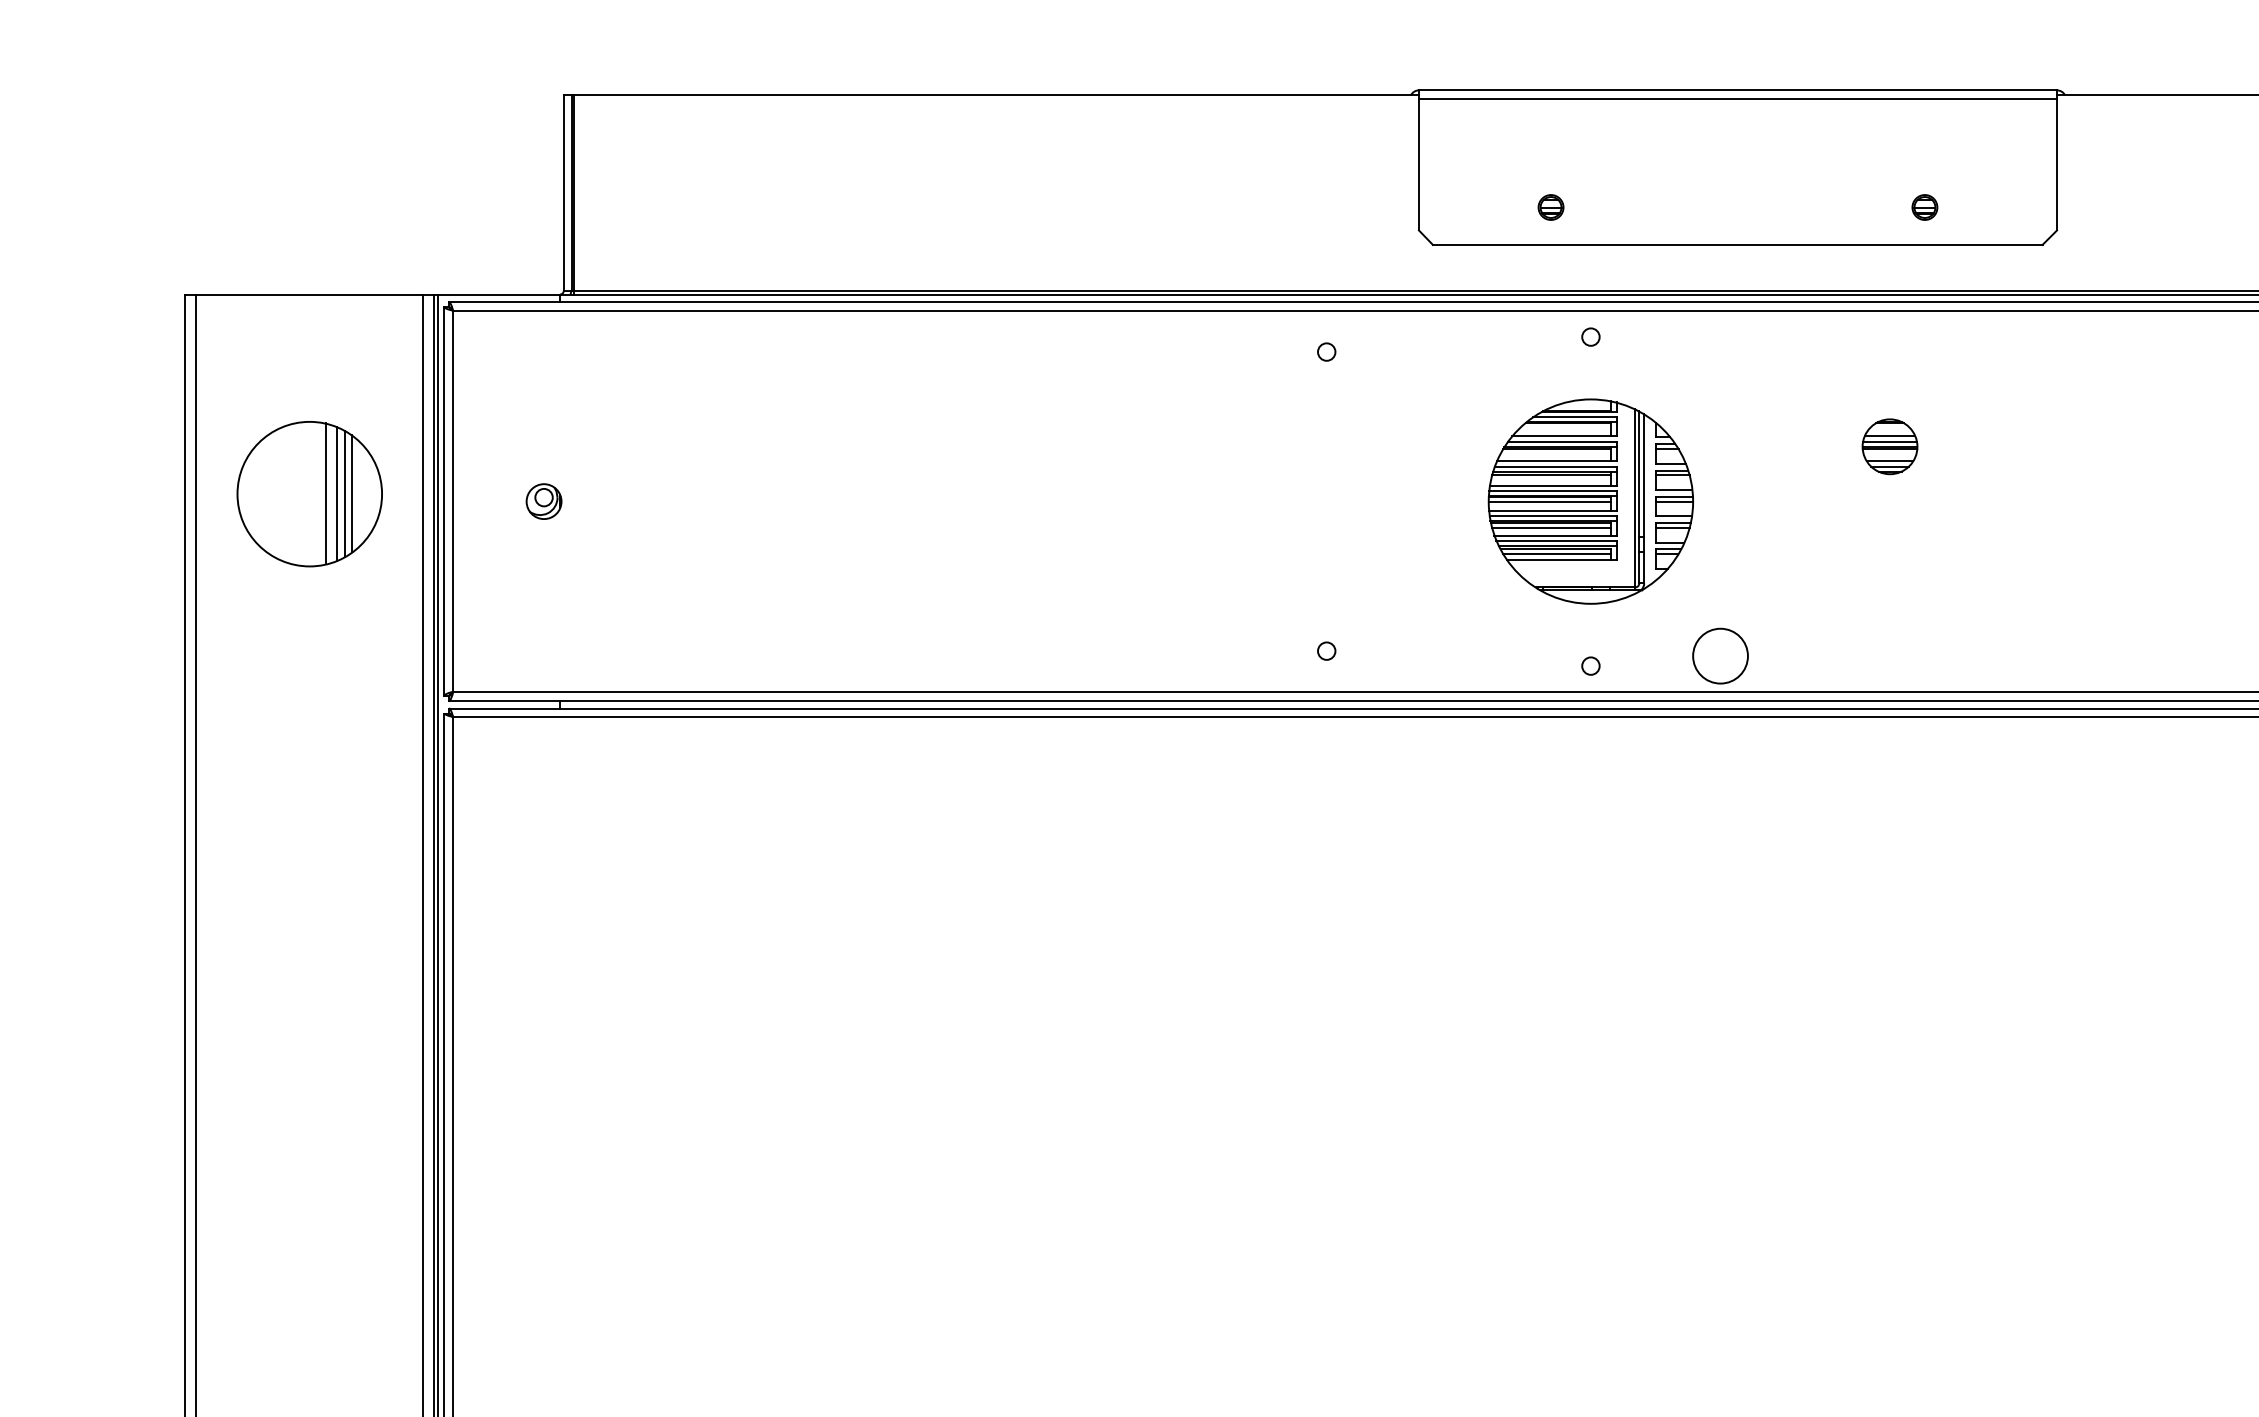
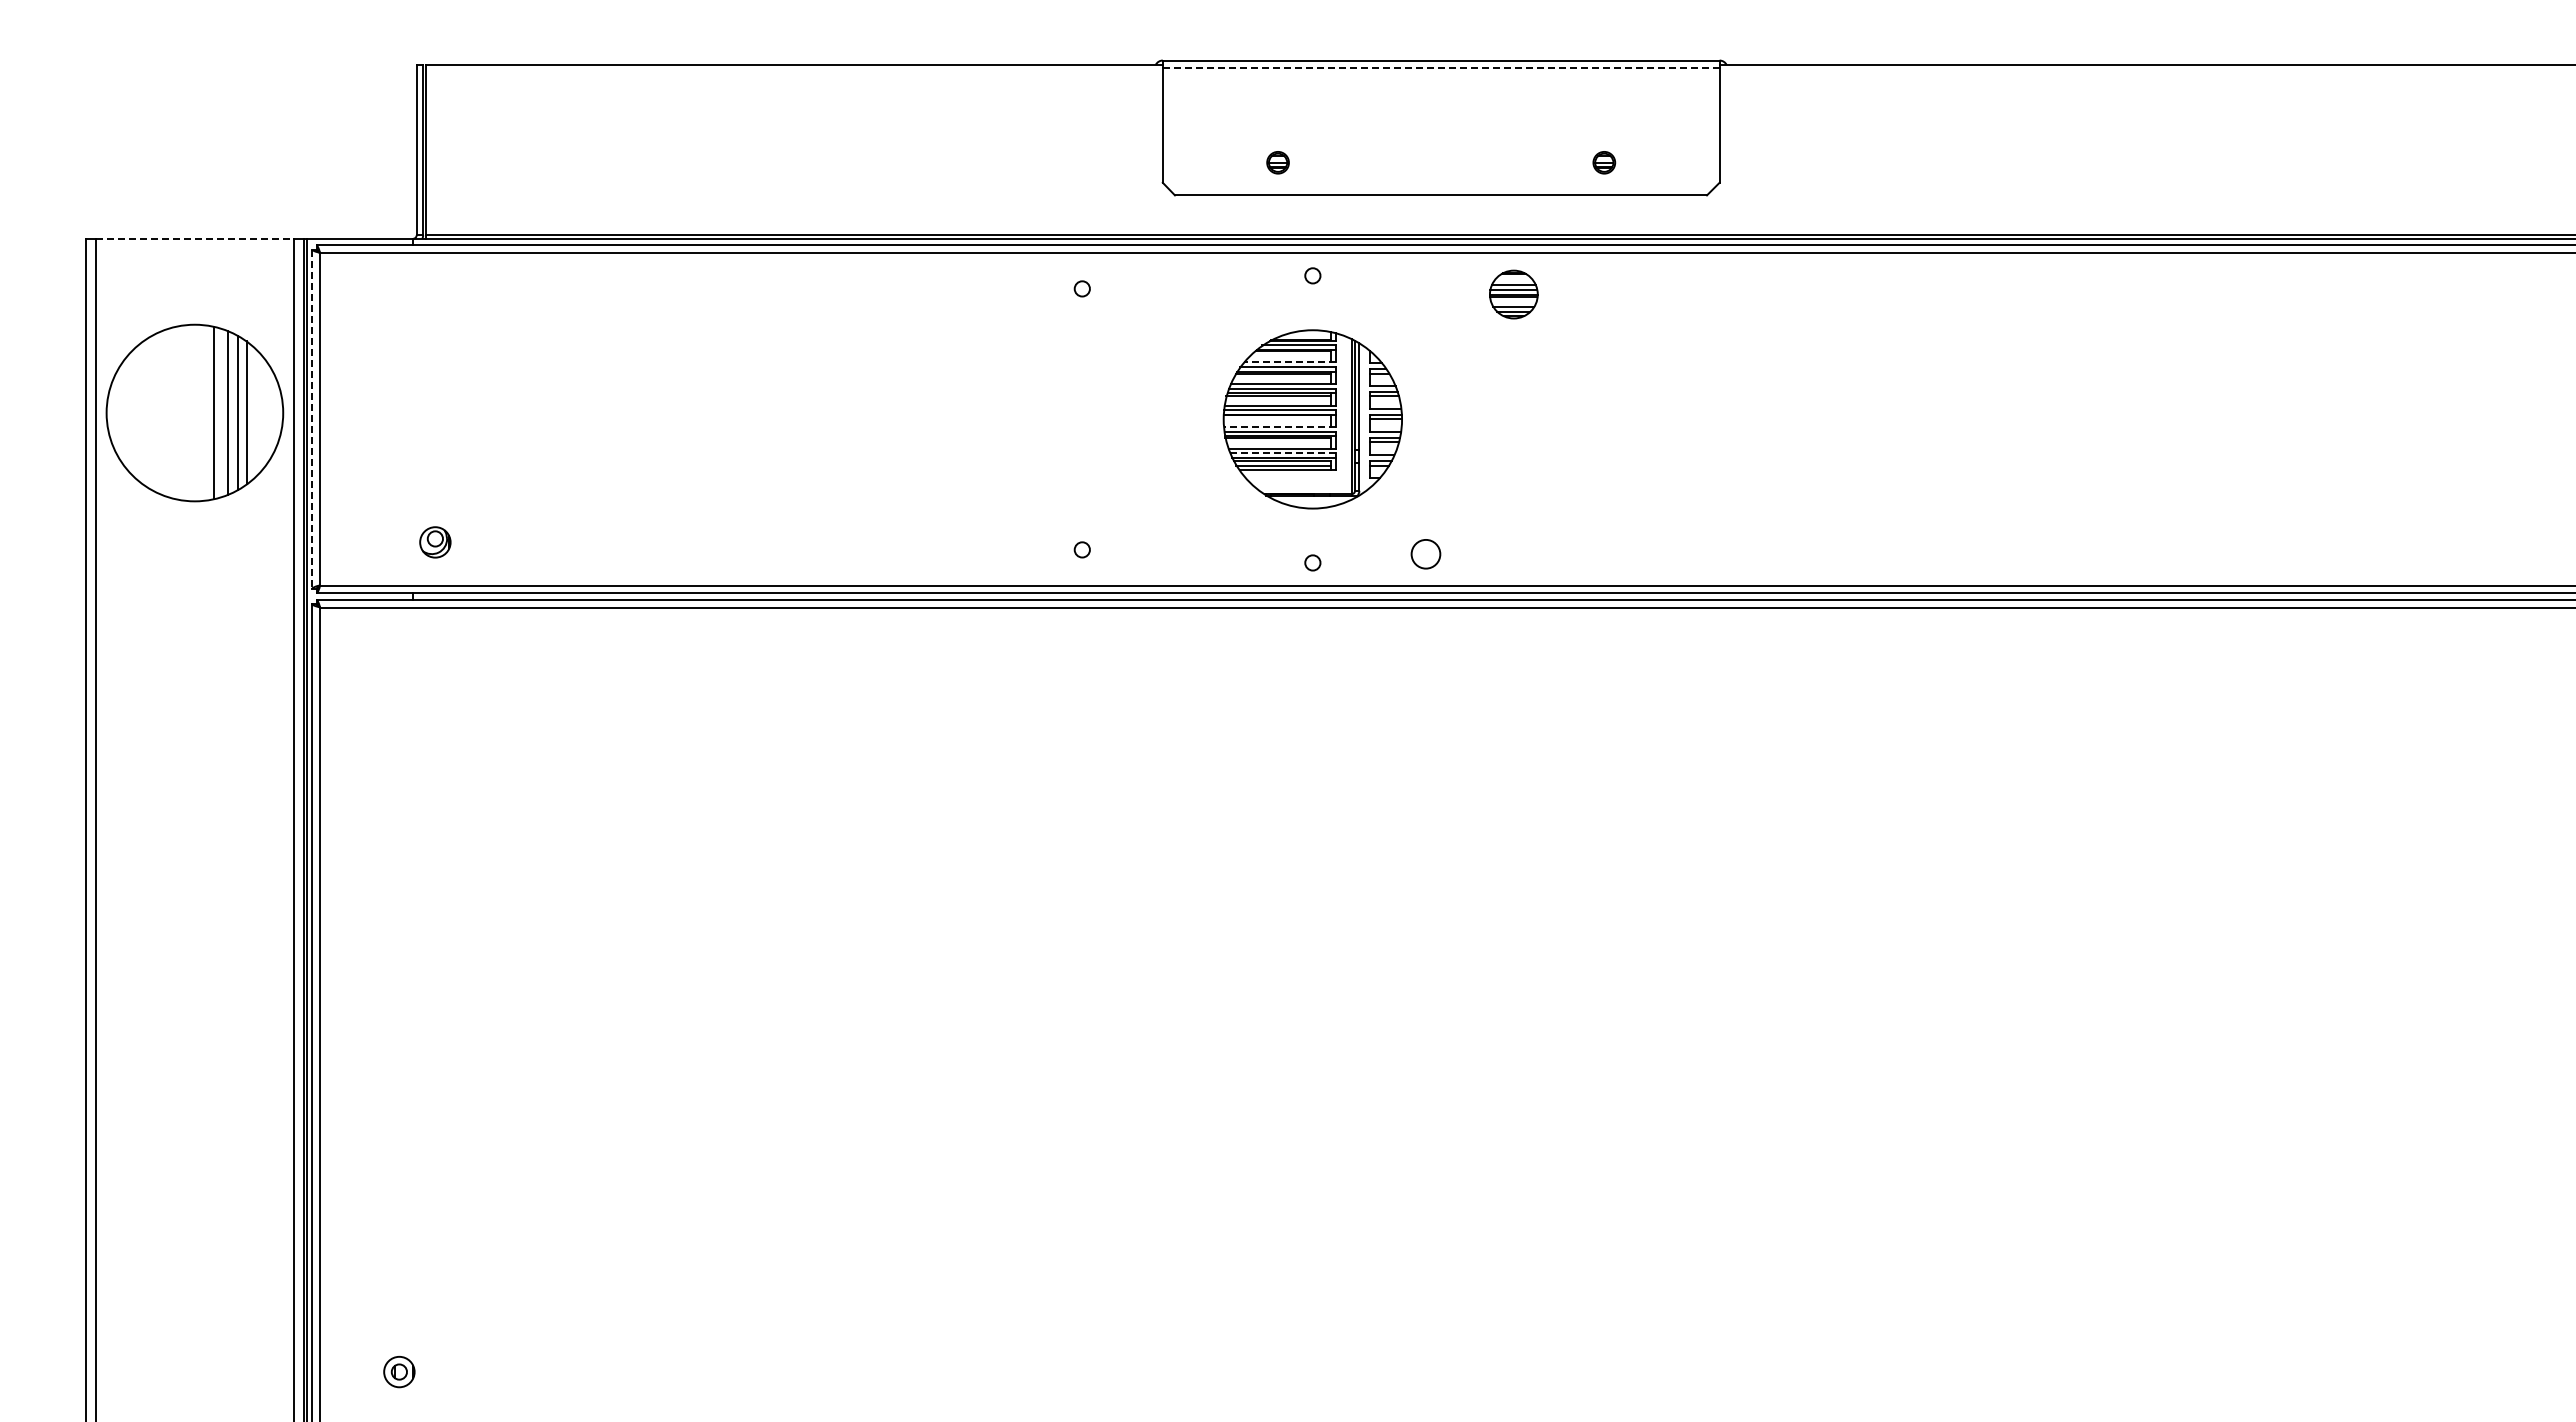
line: (1738, 99) -> (1441, 68), solid -> dashed
line: (309, 294) -> (194, 238), solid -> dashed
line: (1564, 436) -> (1289, 362), solid -> dashed
part: (1889, 446) -> (1513, 294), moved
part: (309, 493) -> (194, 412), size x1.4
line: (444, 501) -> (312, 419), solid -> dashed
part: (544, 501) -> (435, 542), moved
line: (1549, 501) -> (1276, 419), removed
line: (1552, 510) -> (1279, 427), solid -> dashed
line: (1551, 528) -> (1278, 442), removed
line: (1556, 540) -> (1282, 453), solid -> dashed
circle: (1719, 656) -> (1425, 554), size x0.6

